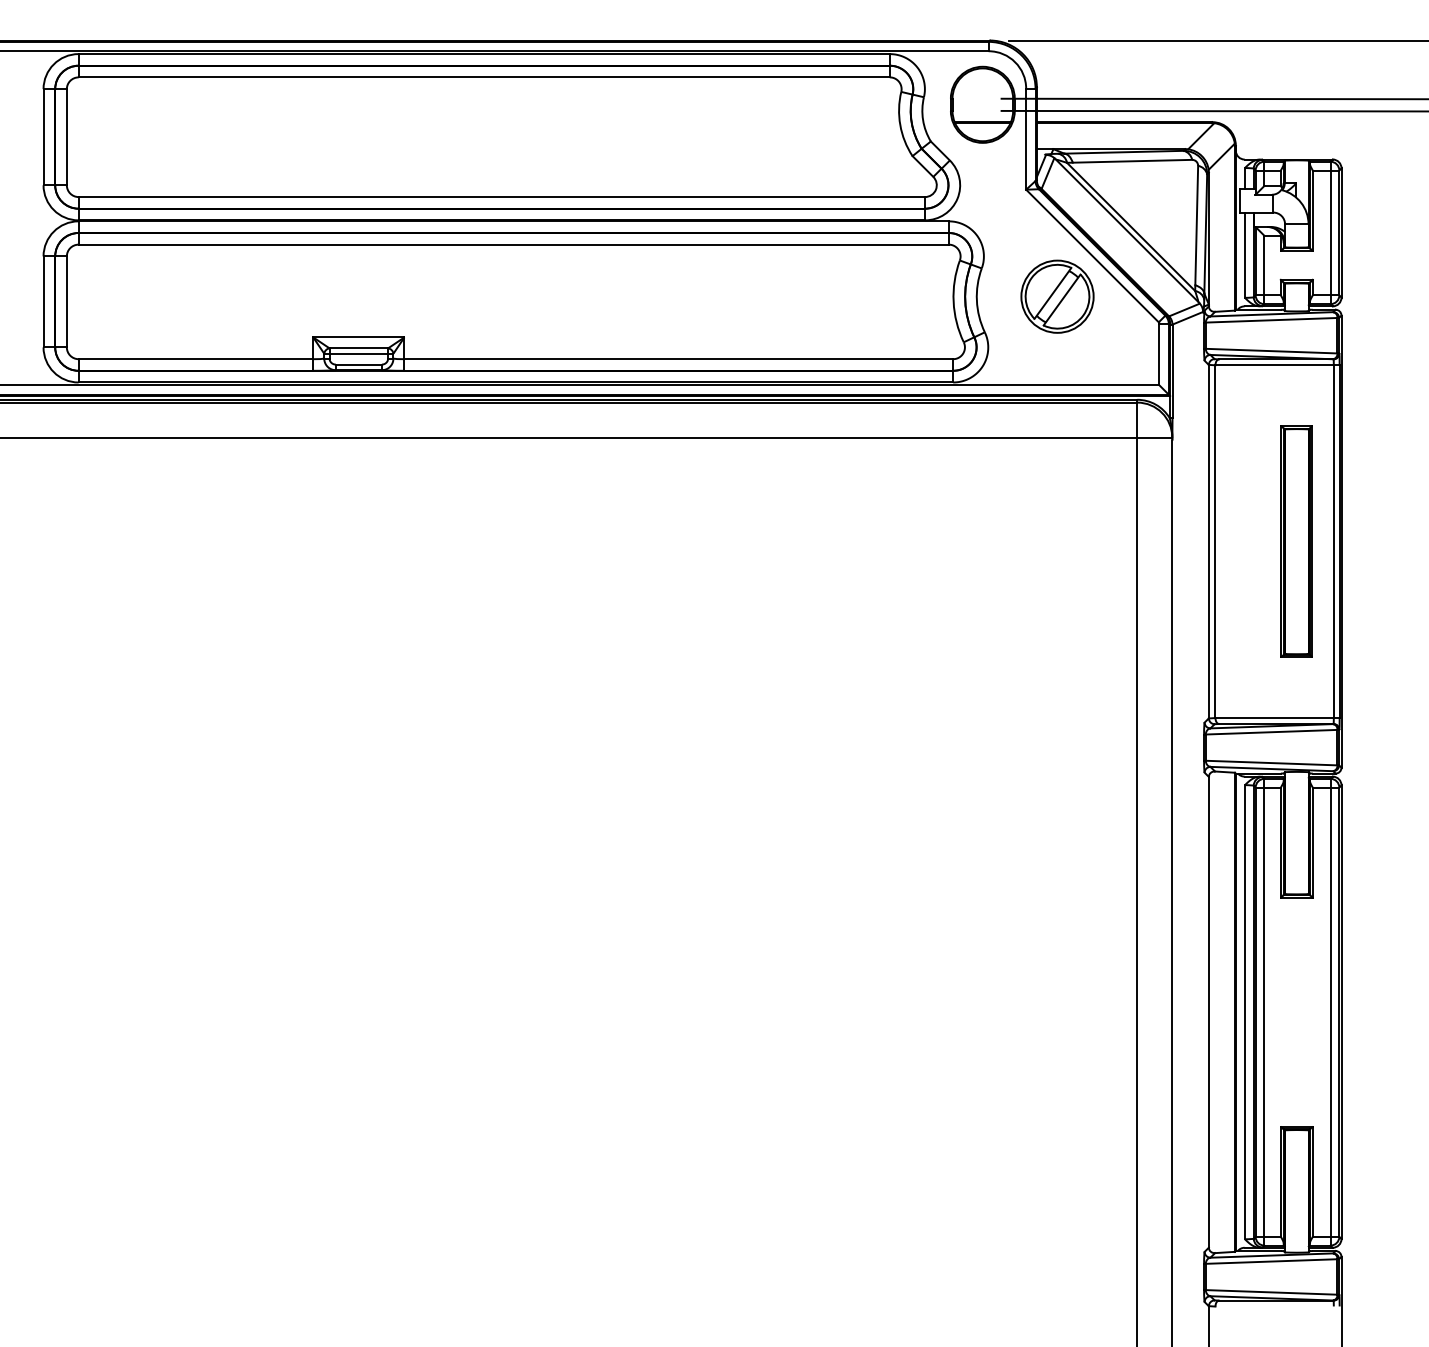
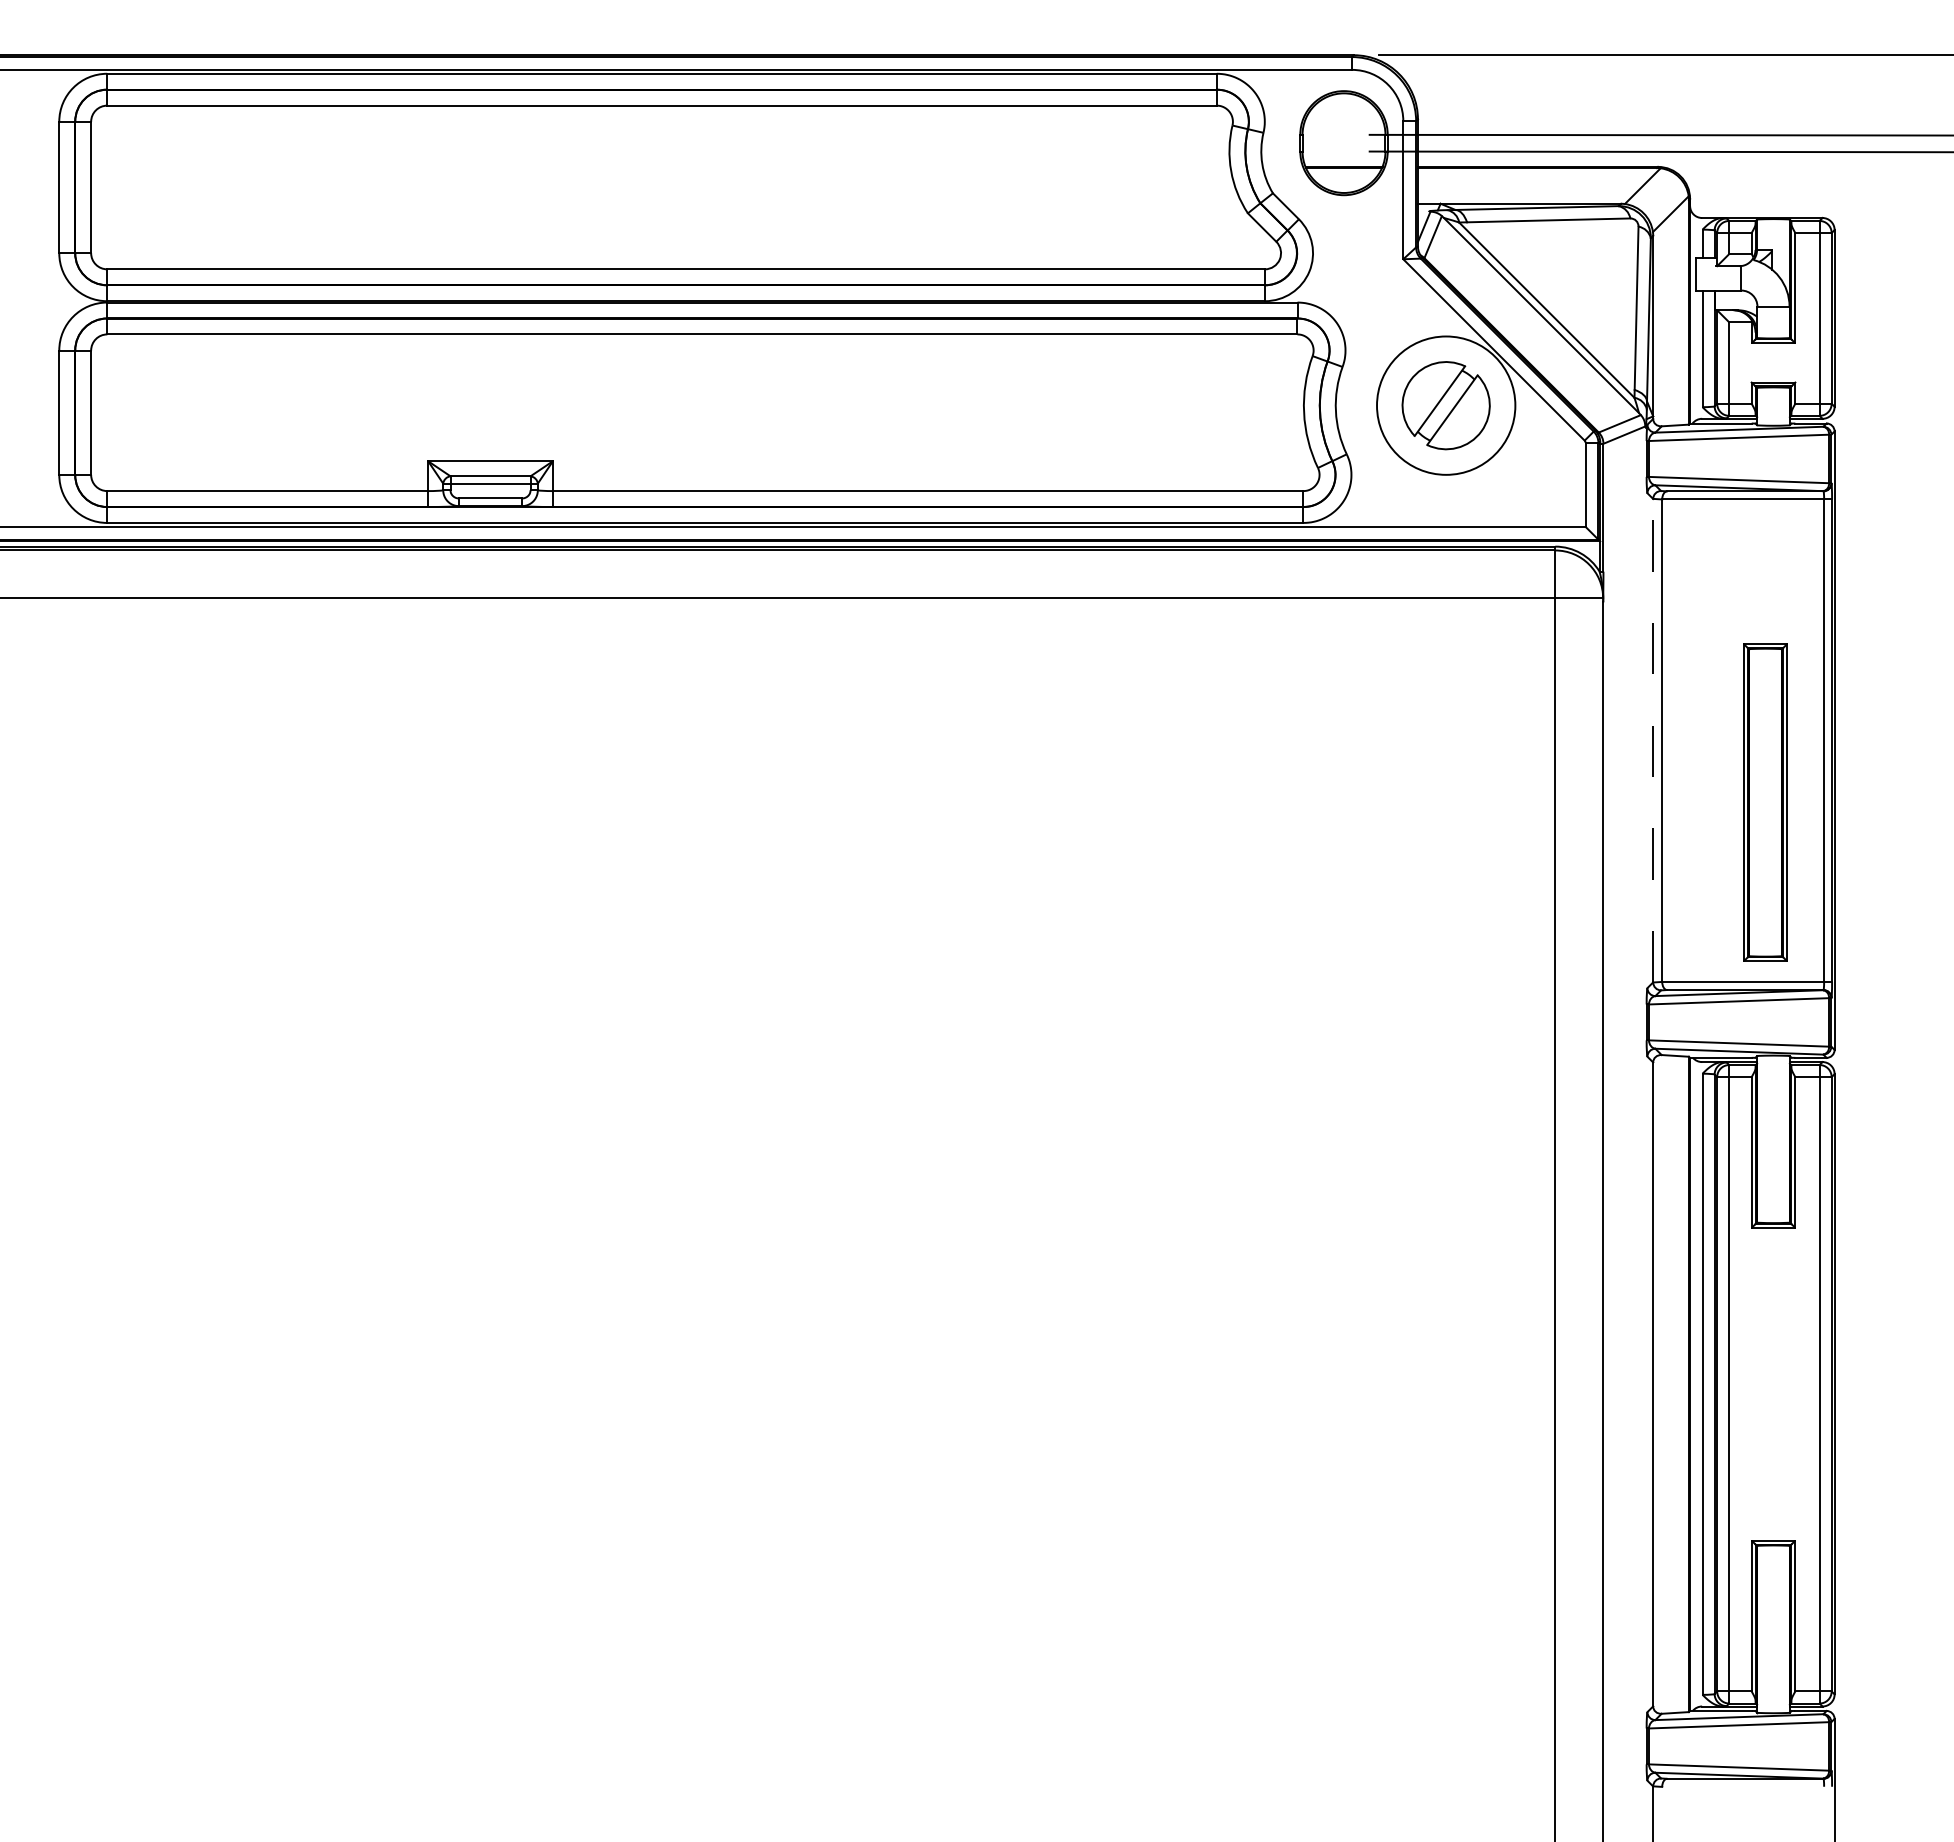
circle: (1057, 296) -> (1445, 405), size x1.4
line: (1209, 541) -> (1653, 740), solid -> dashed
part: (1296, 541) -> (1765, 802), moved

